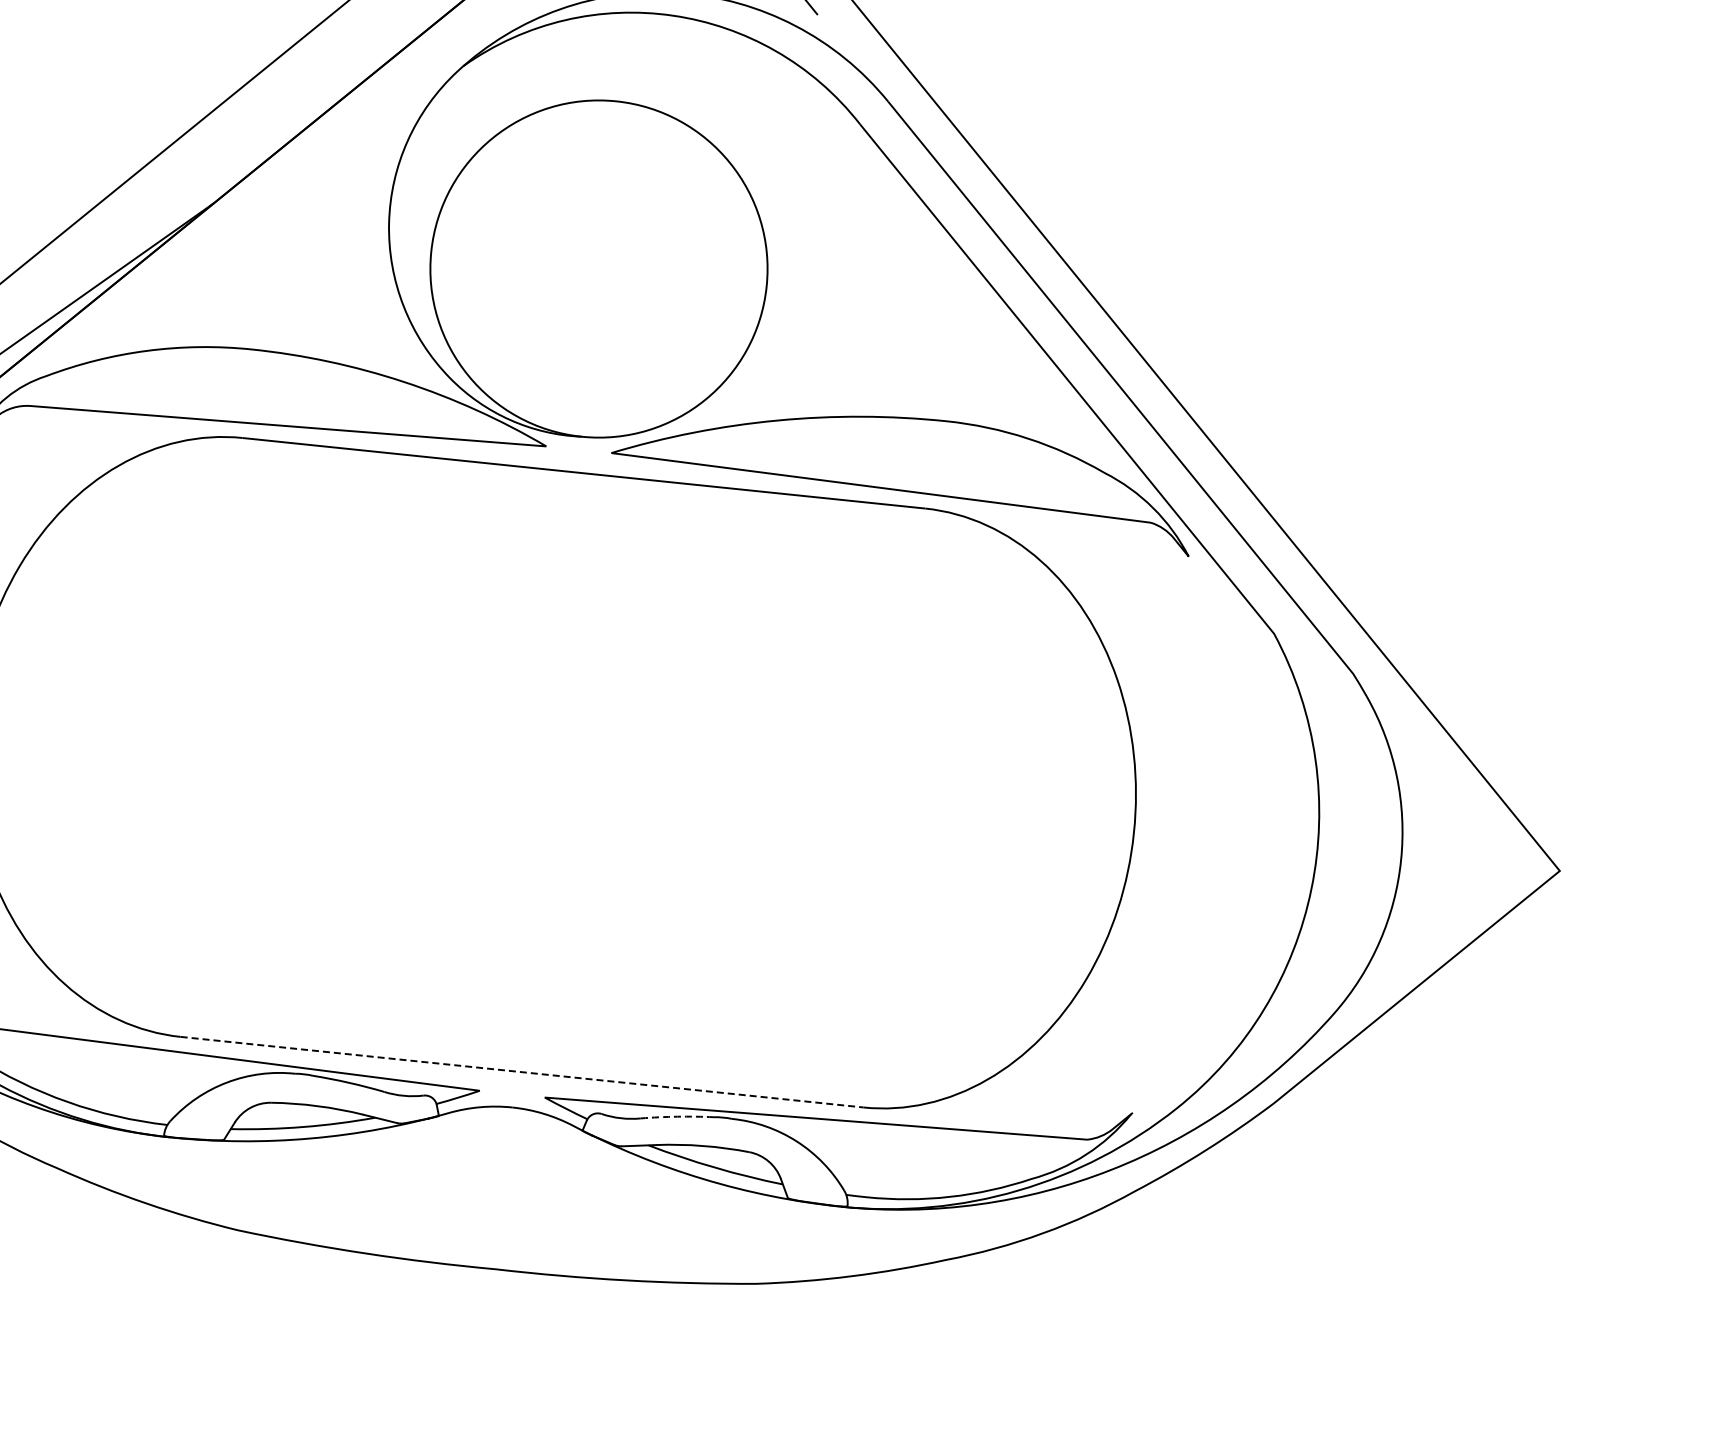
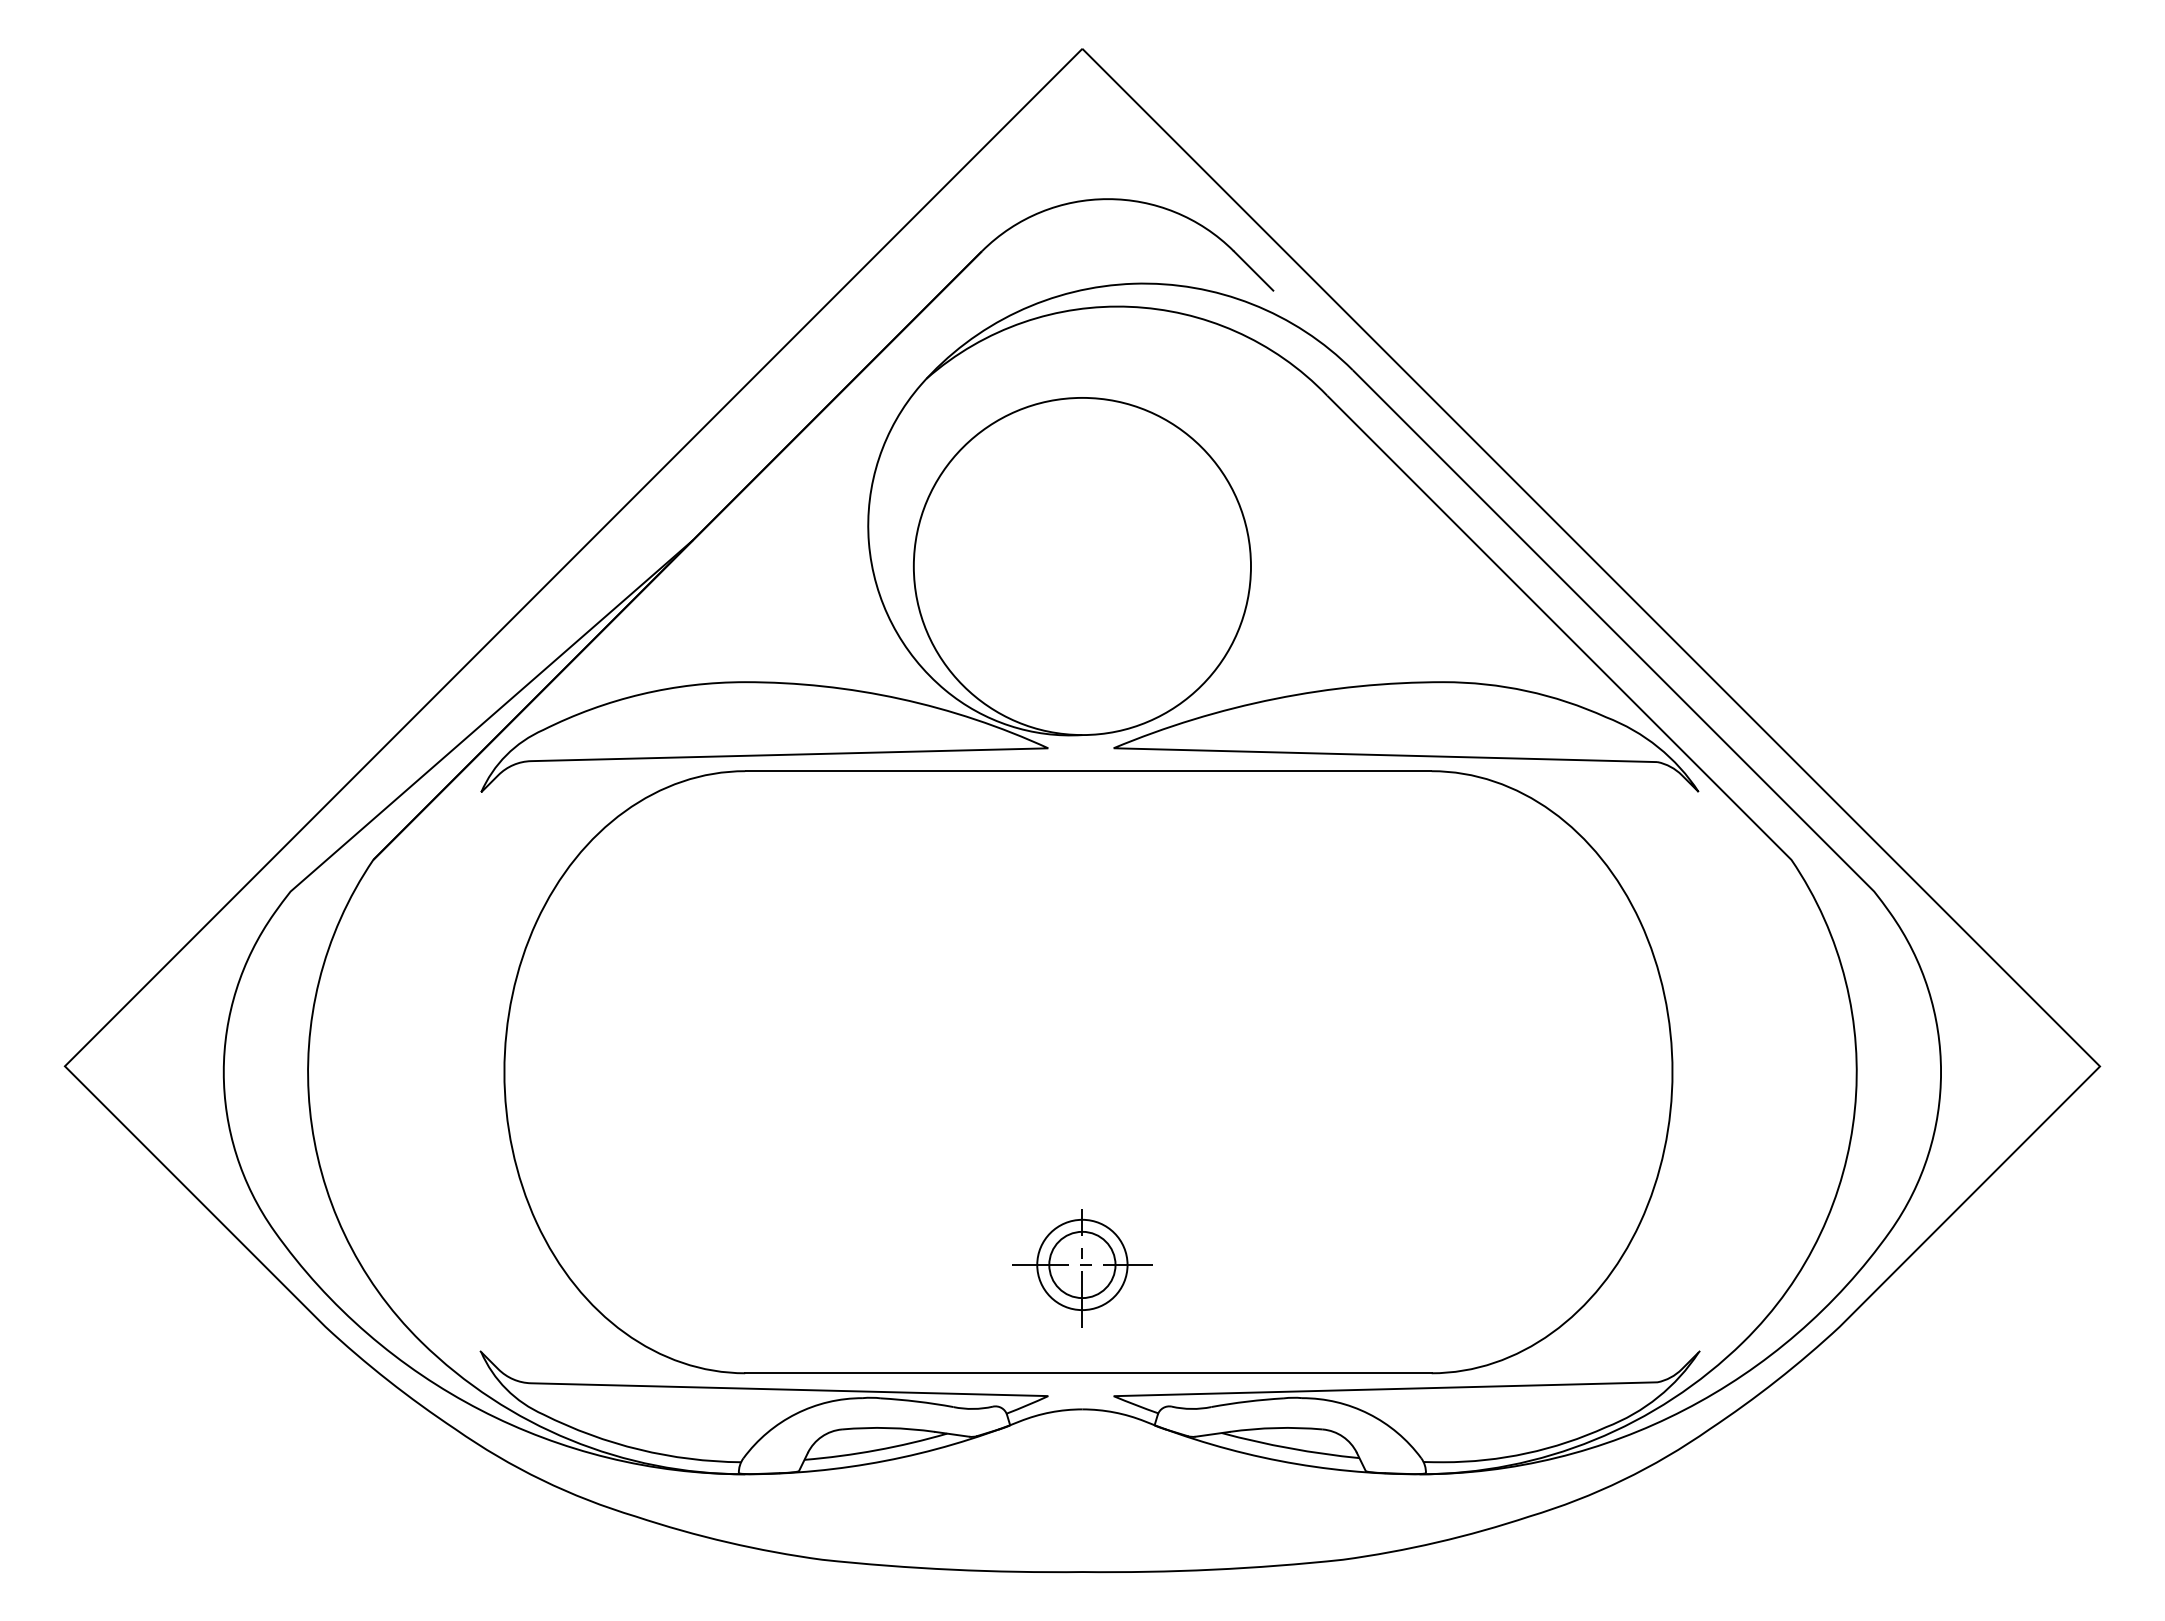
part: (526, 967) -> (1082, 1268), added
line: (522, 1072) -> (1088, 1373), dashed -> solid
arc: (677, 1116) -> (1247, 1401), dashed -> solid

